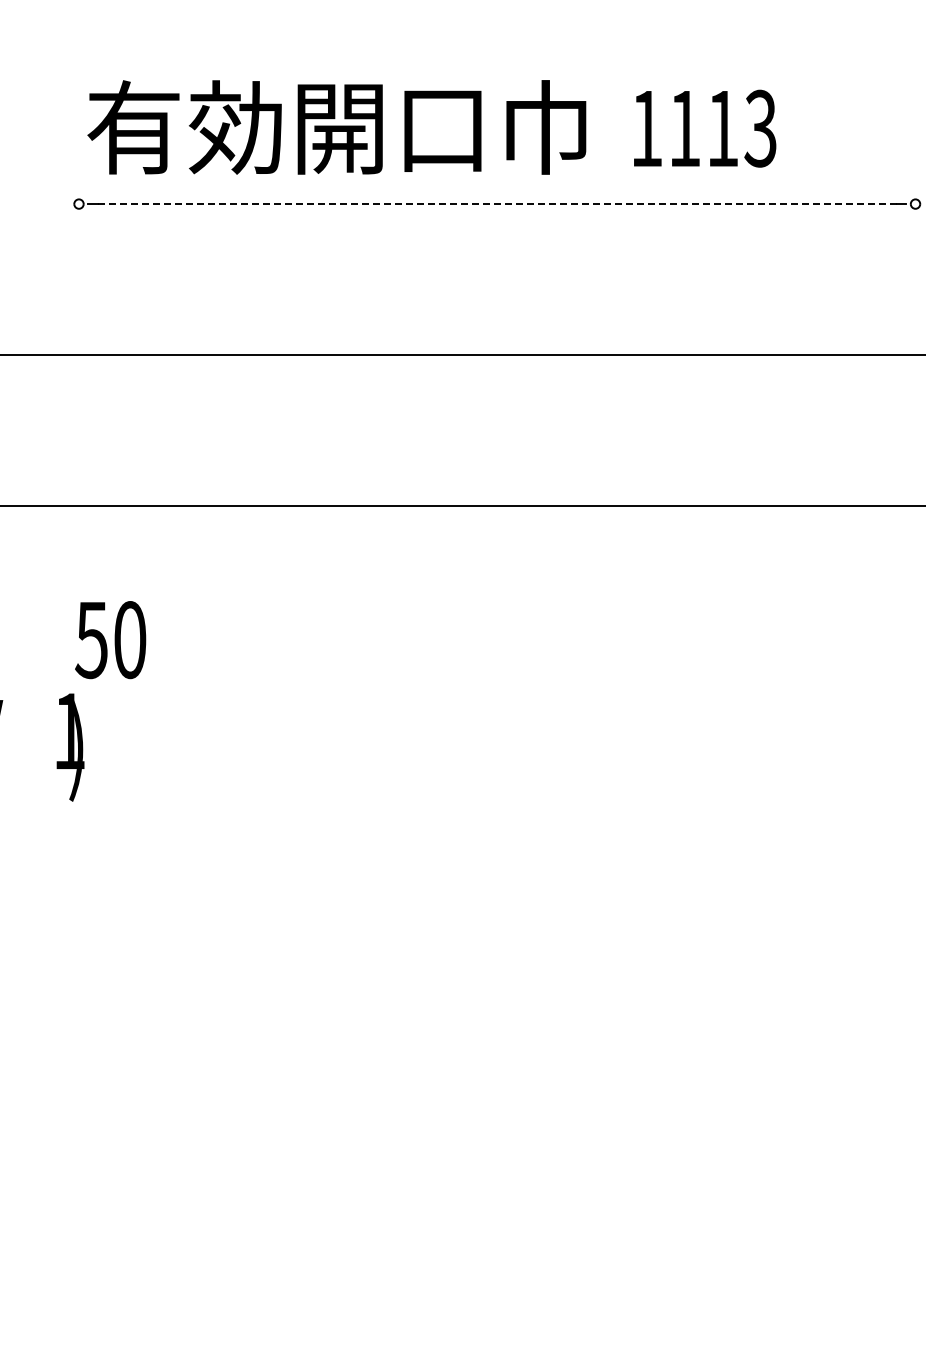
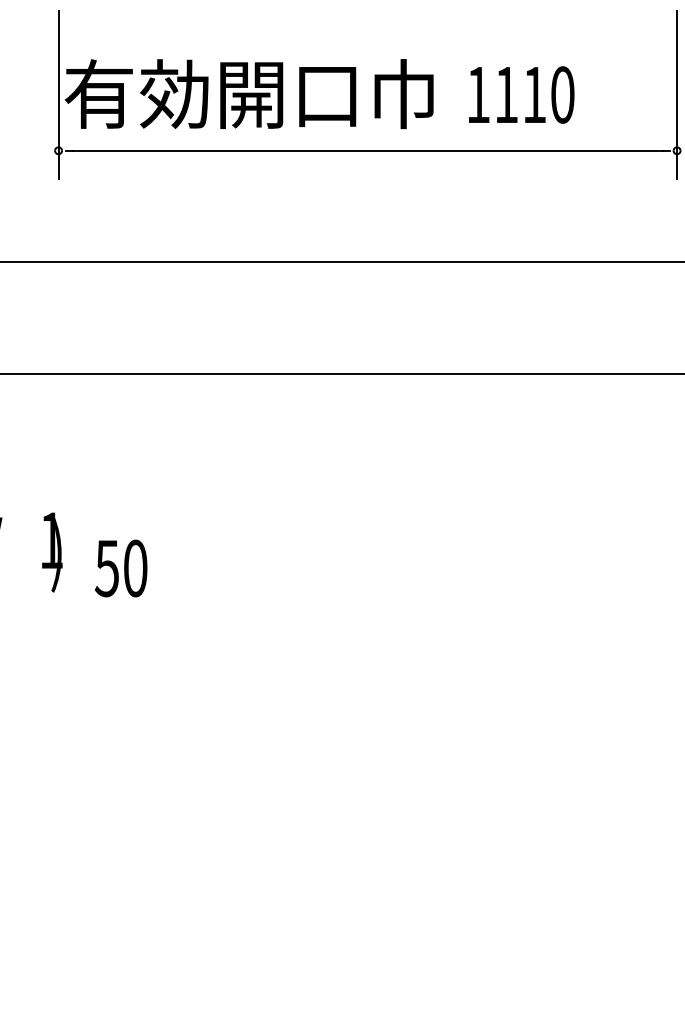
line: (79, 128) -> (58, 94), added
text: (760, 128) -> (562, 94), 1113 -> 1110
line: (915, 128) -> (677, 94), added
line: (497, 204) -> (368, 151), dashed -> solid
text: (110, 640) -> (121, 568), moved

